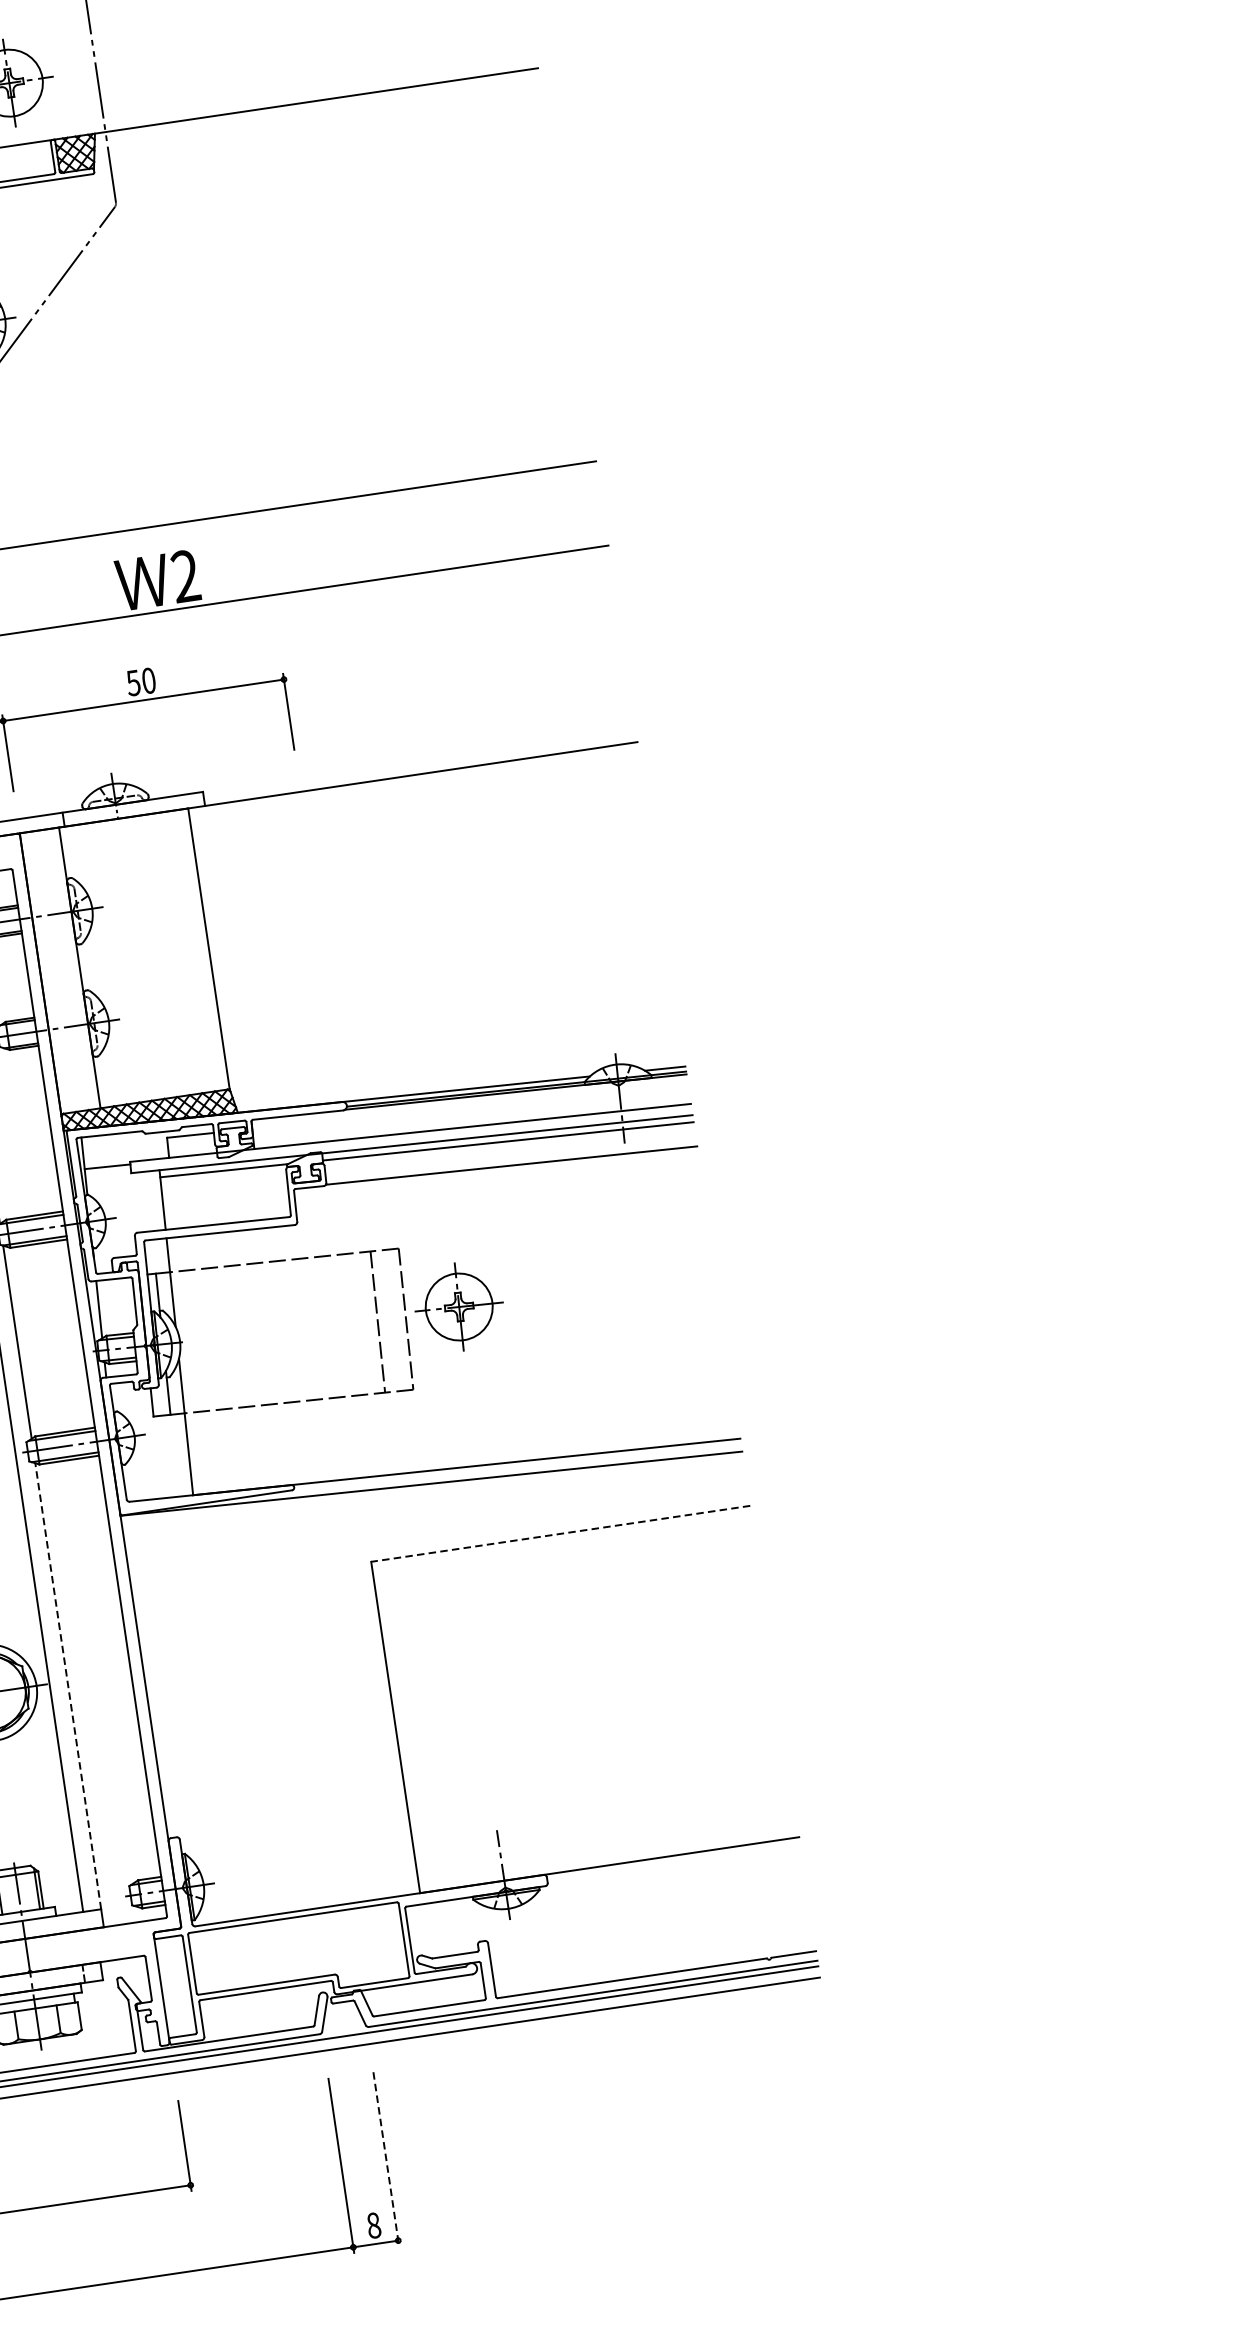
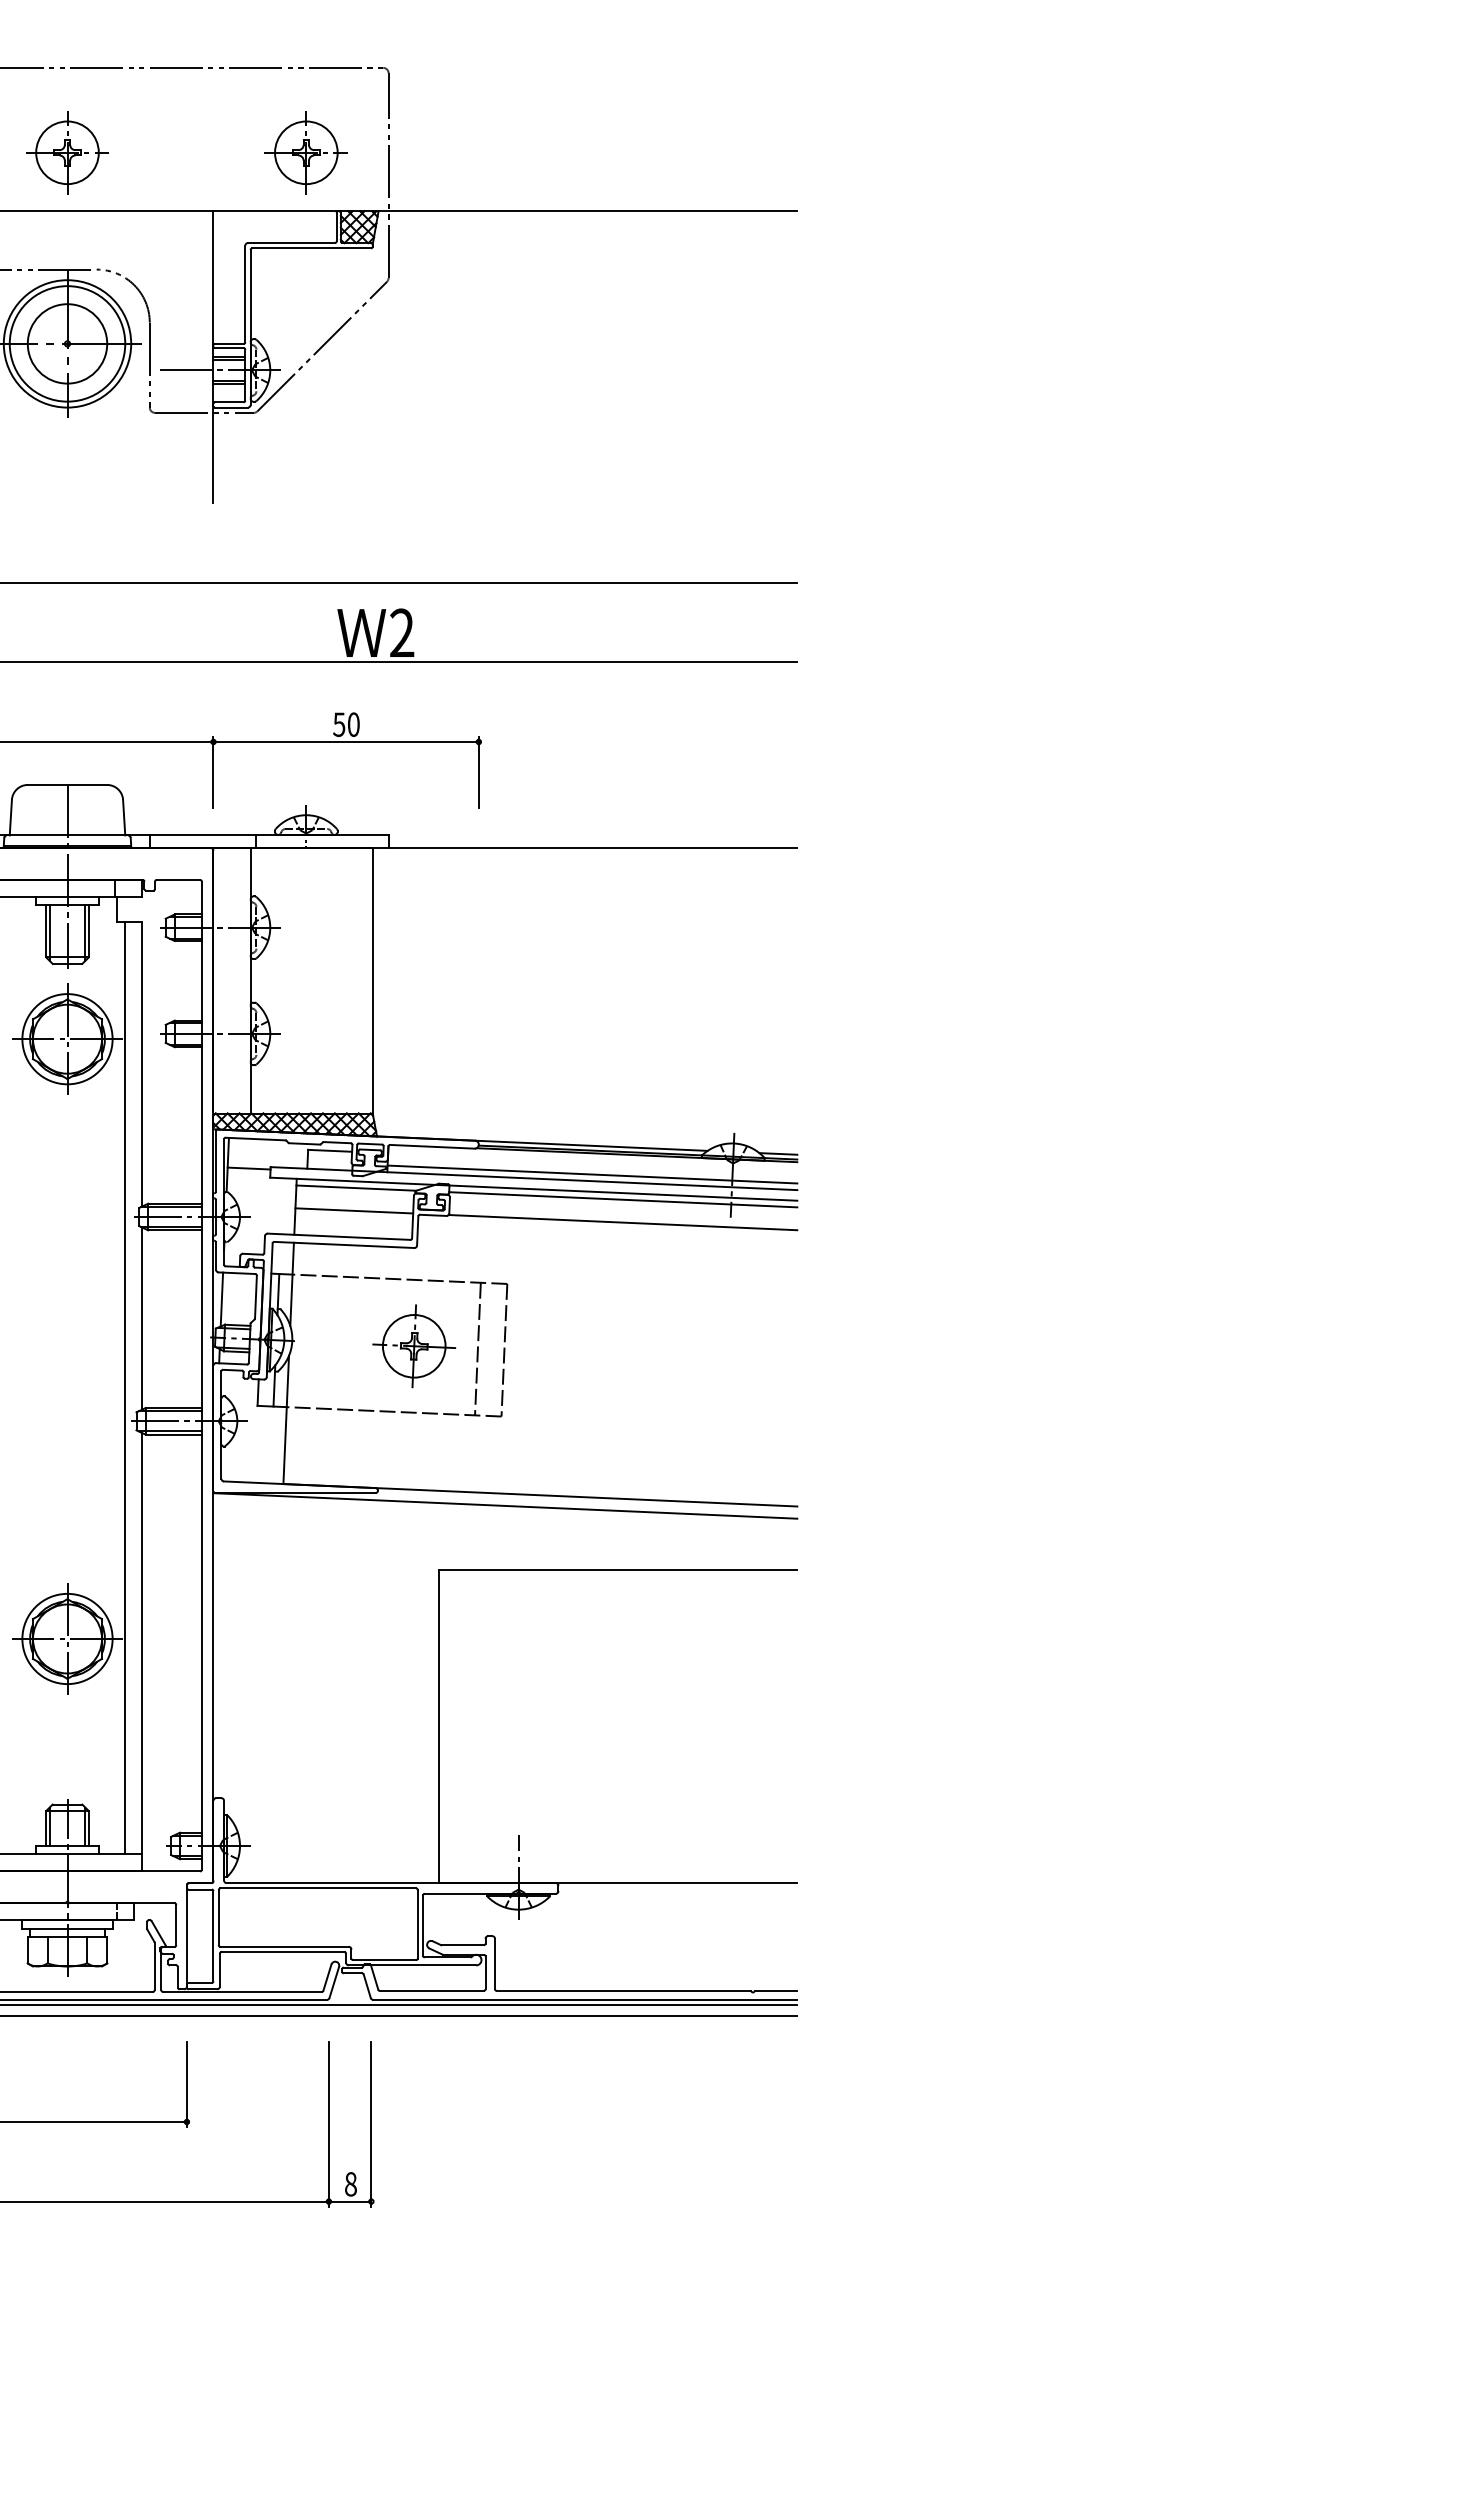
line: (471, 1119) -> (592, 1174), added
line: (225, 1194) -> (354, 1210), added
part: (459, 1307) -> (414, 1346), moved
line: (559, 1533) -> (617, 1569), dashed -> solid
line: (67, 1686) -> (141, 1643), dashed -> solid
line: (386, 2160) -> (371, 2125), dashed -> solid

